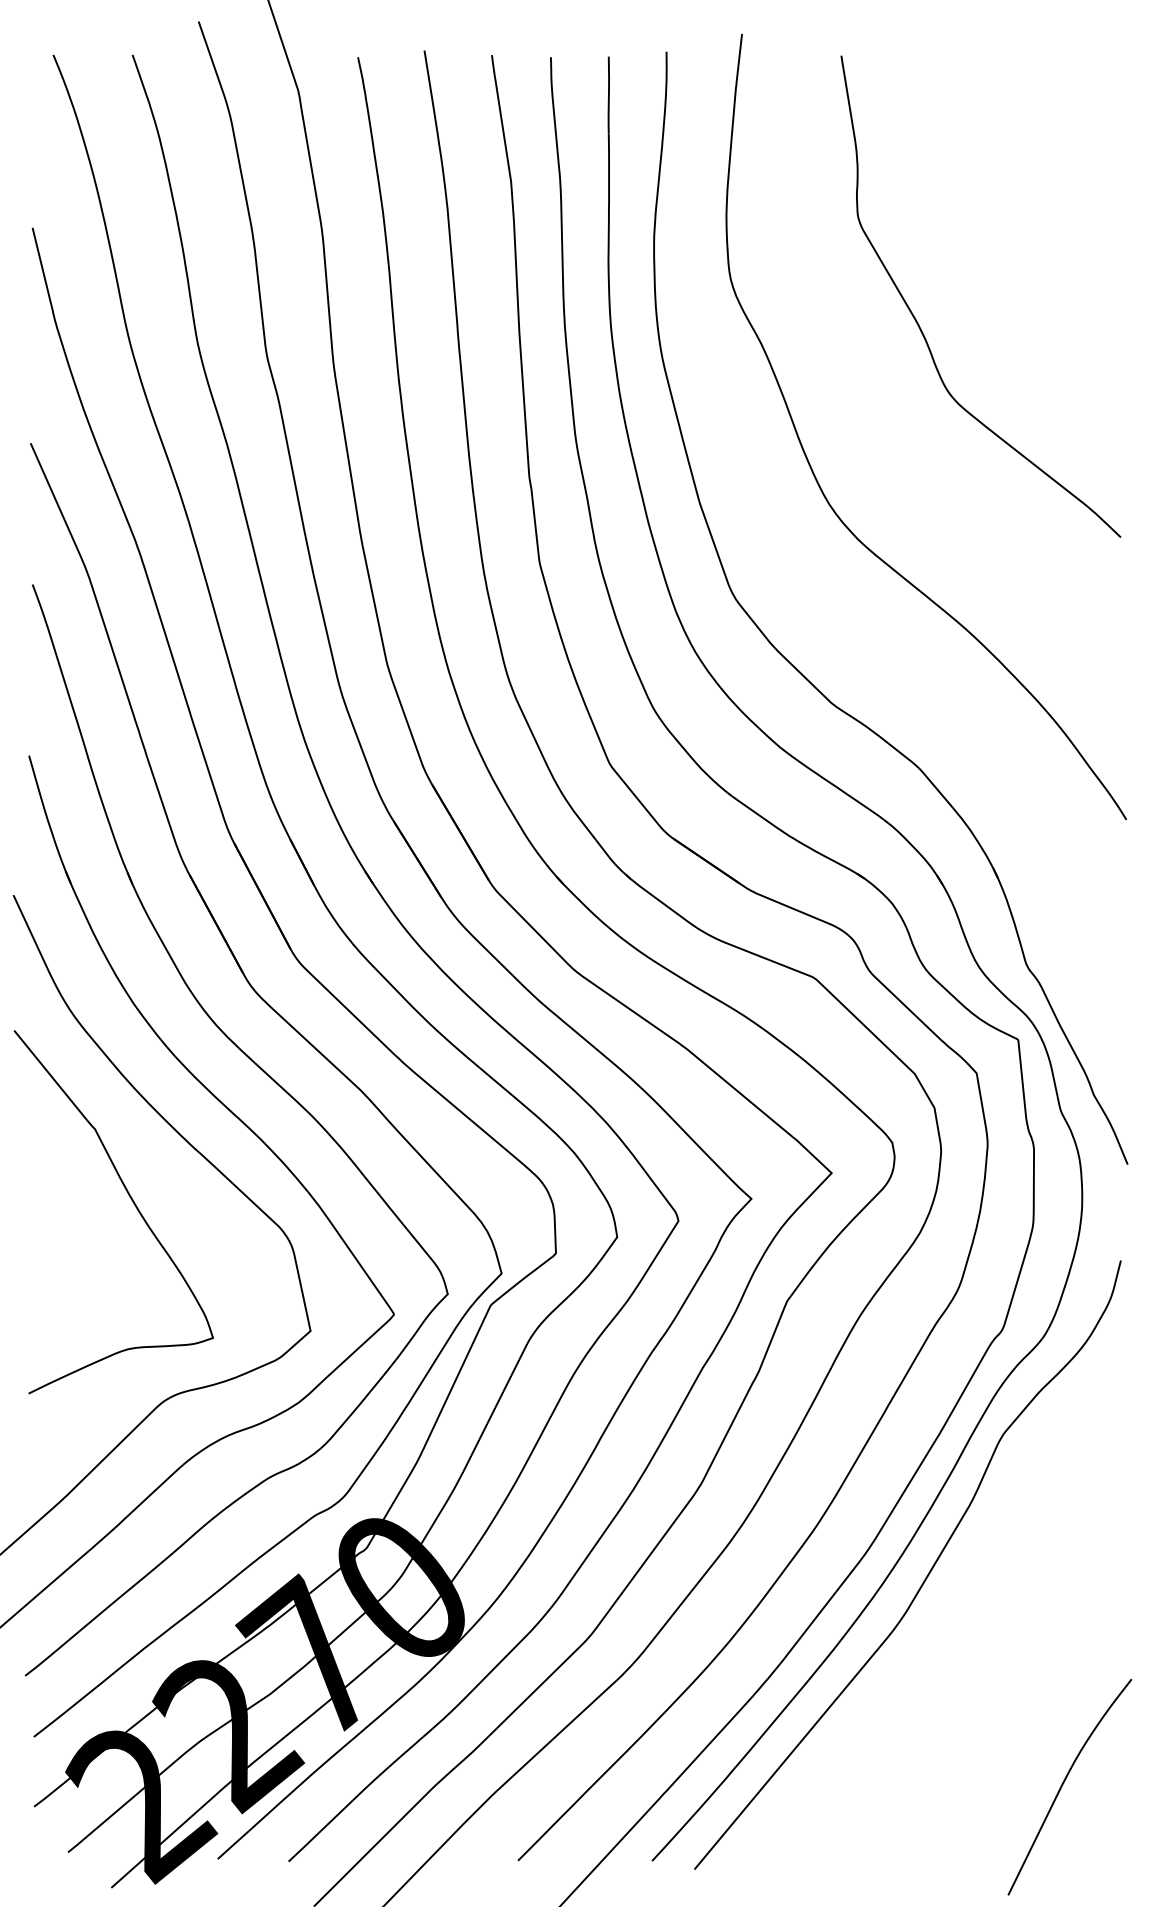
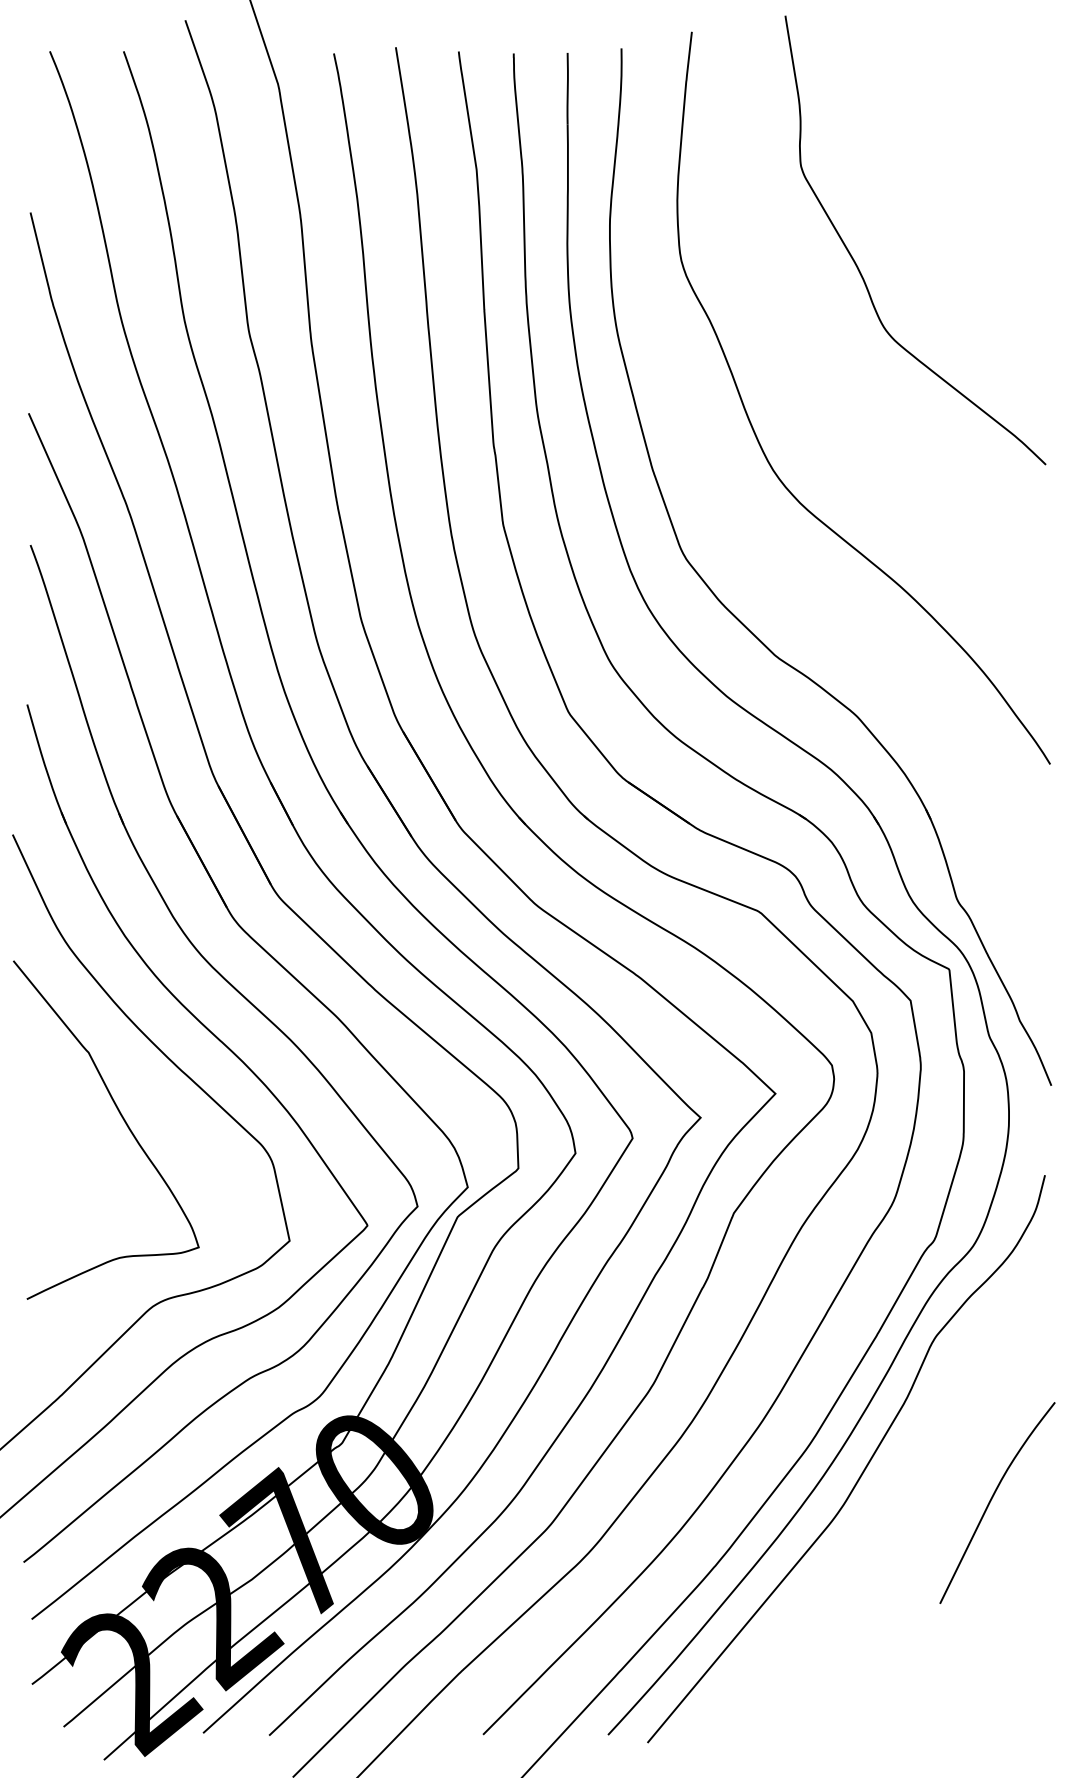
curve: (920, 326) -> (859, 268), moved
curve: (1064, 1783) -> (992, 1499), moved

